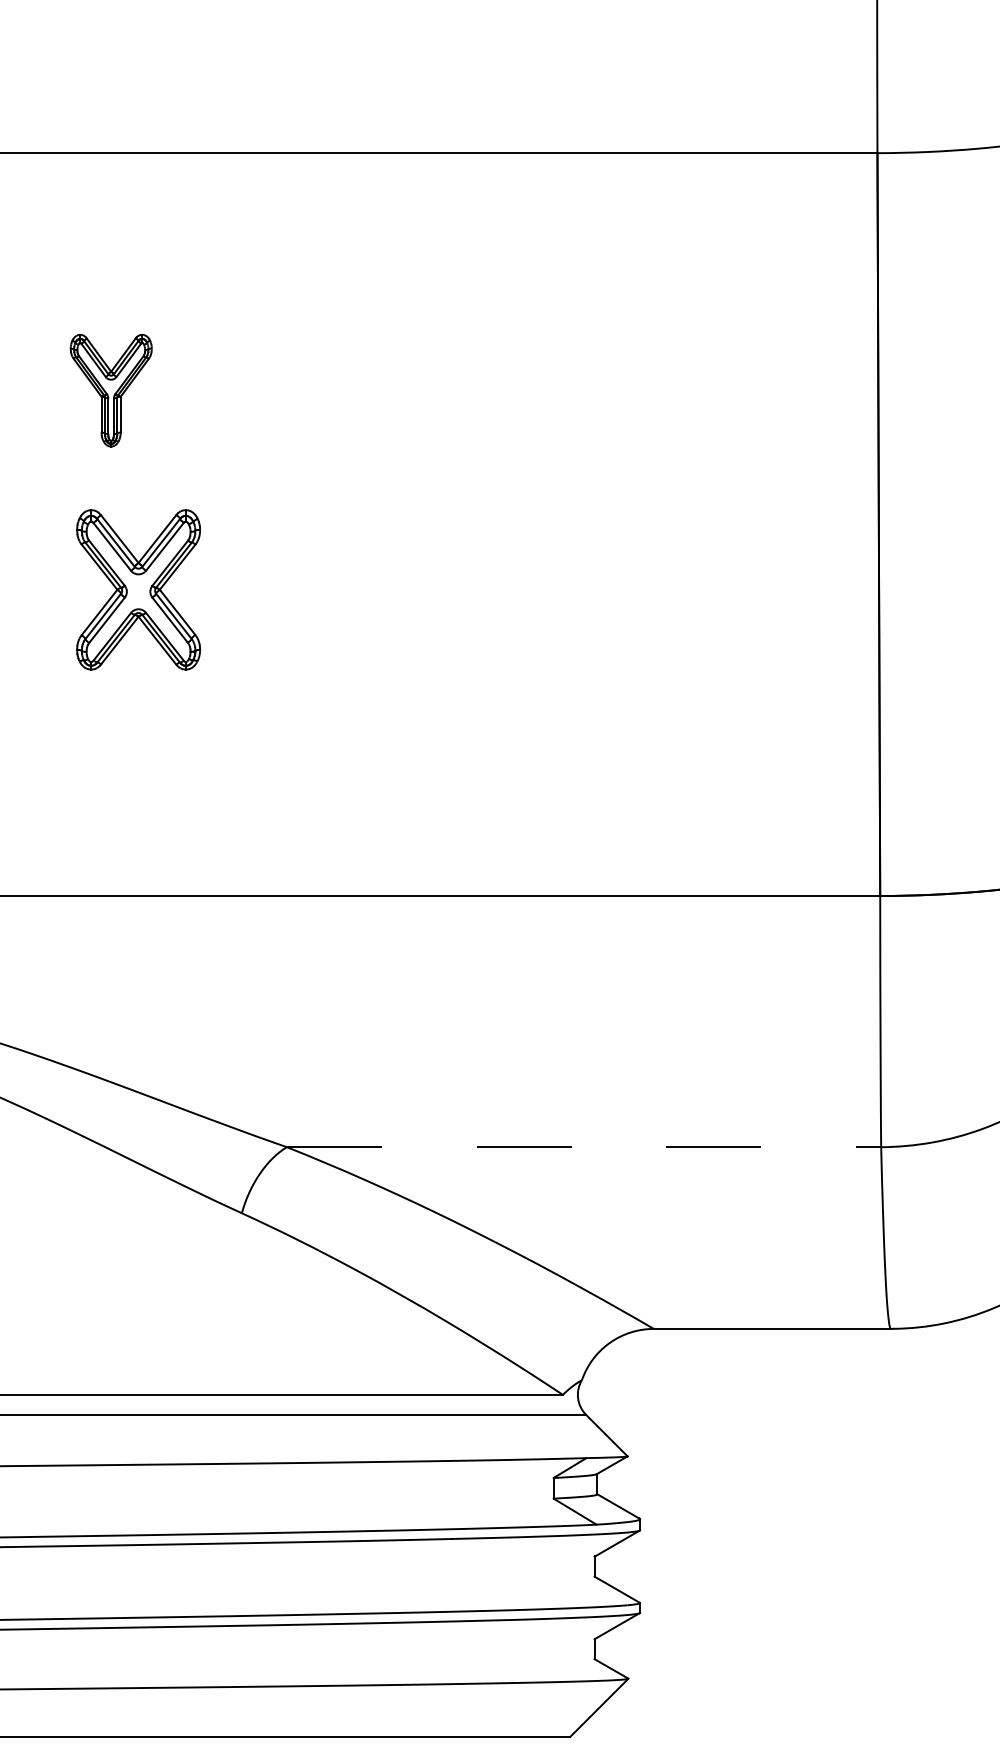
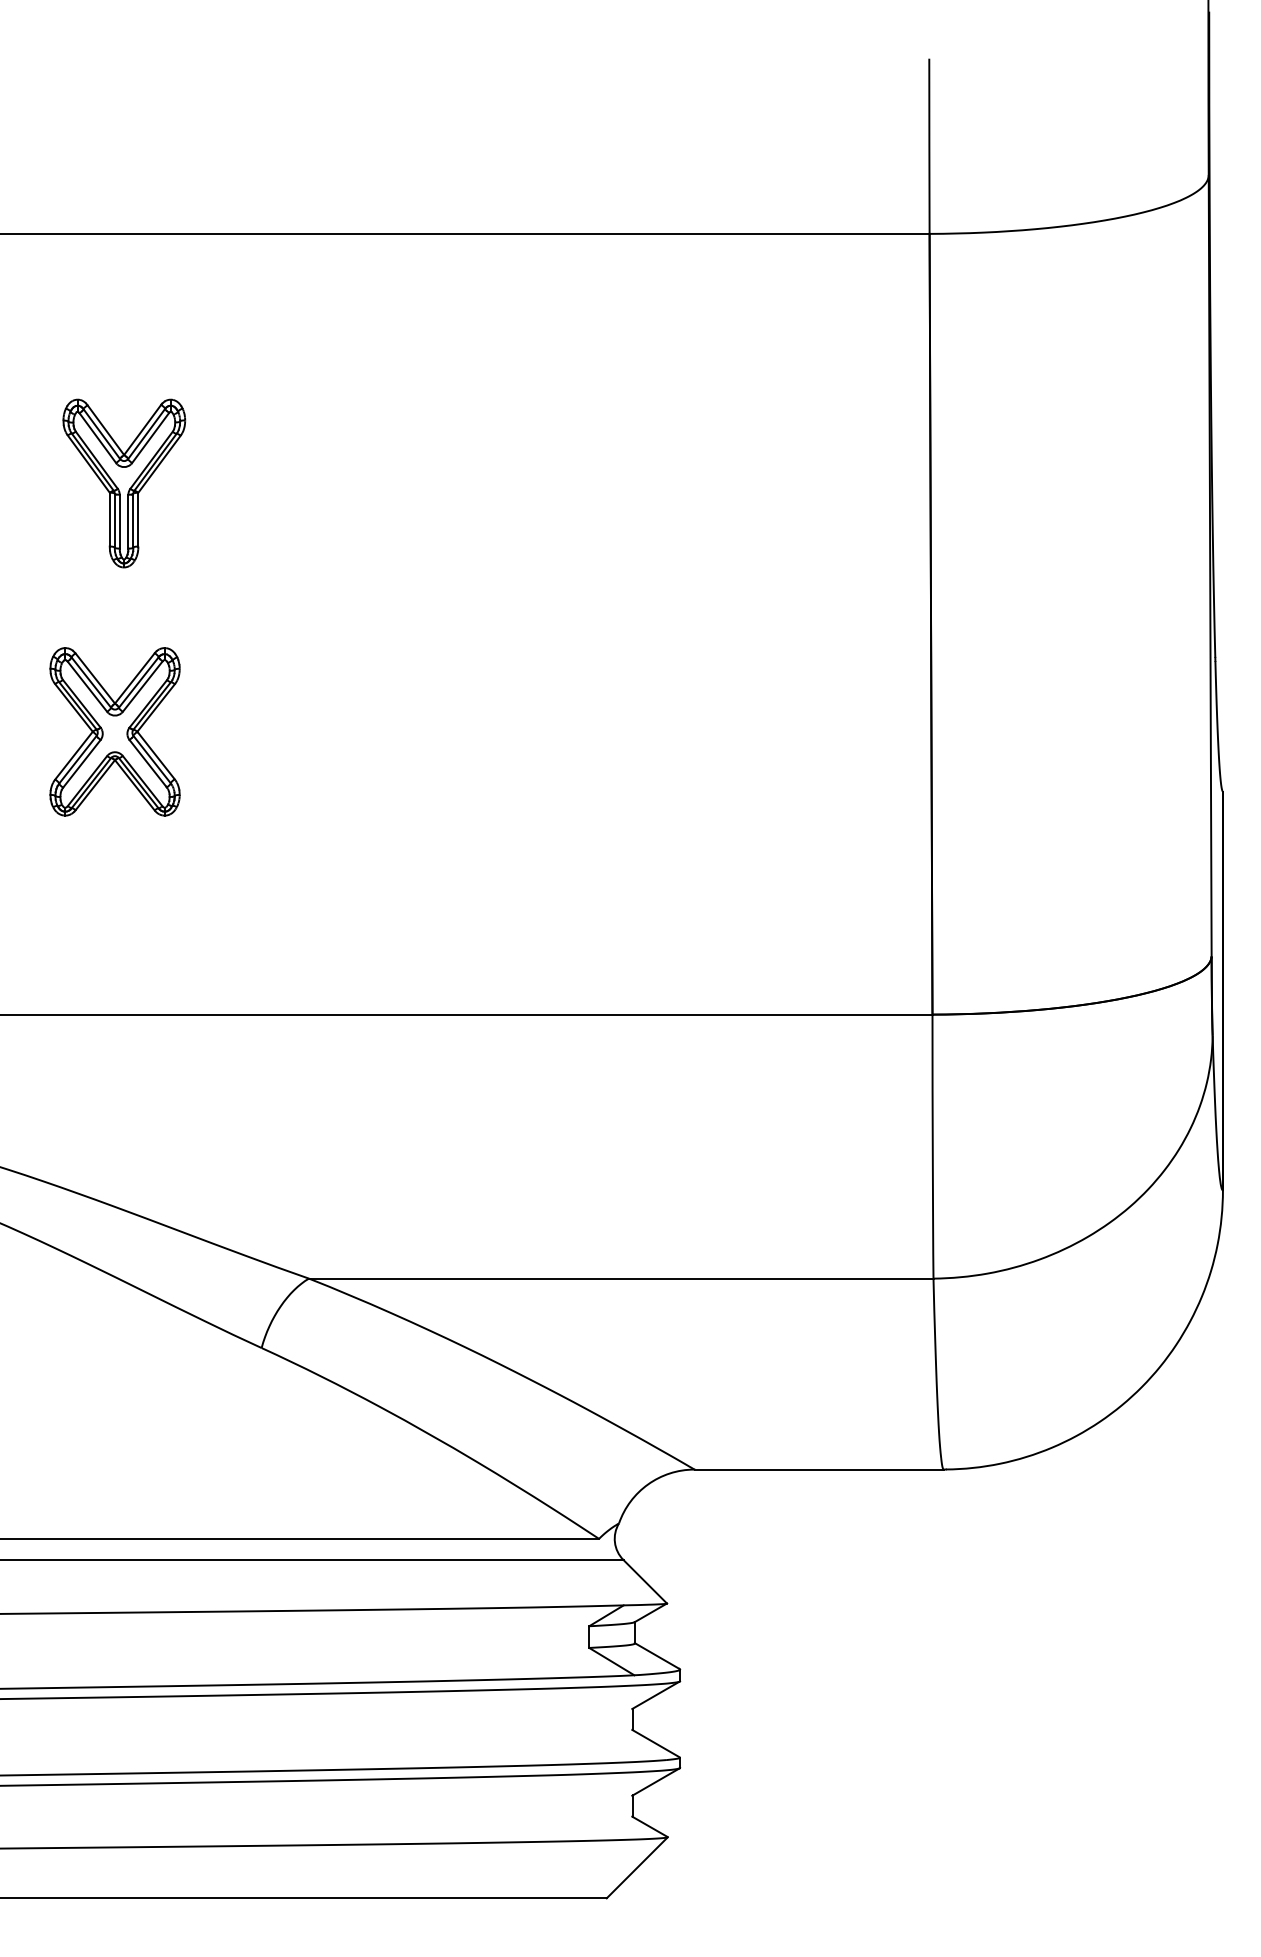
part: (111, 390) -> (124, 483), size x1.43
part: (138, 589) -> (114, 731), moved
line: (584, 1147) -> (621, 1278), dashed -> solid

